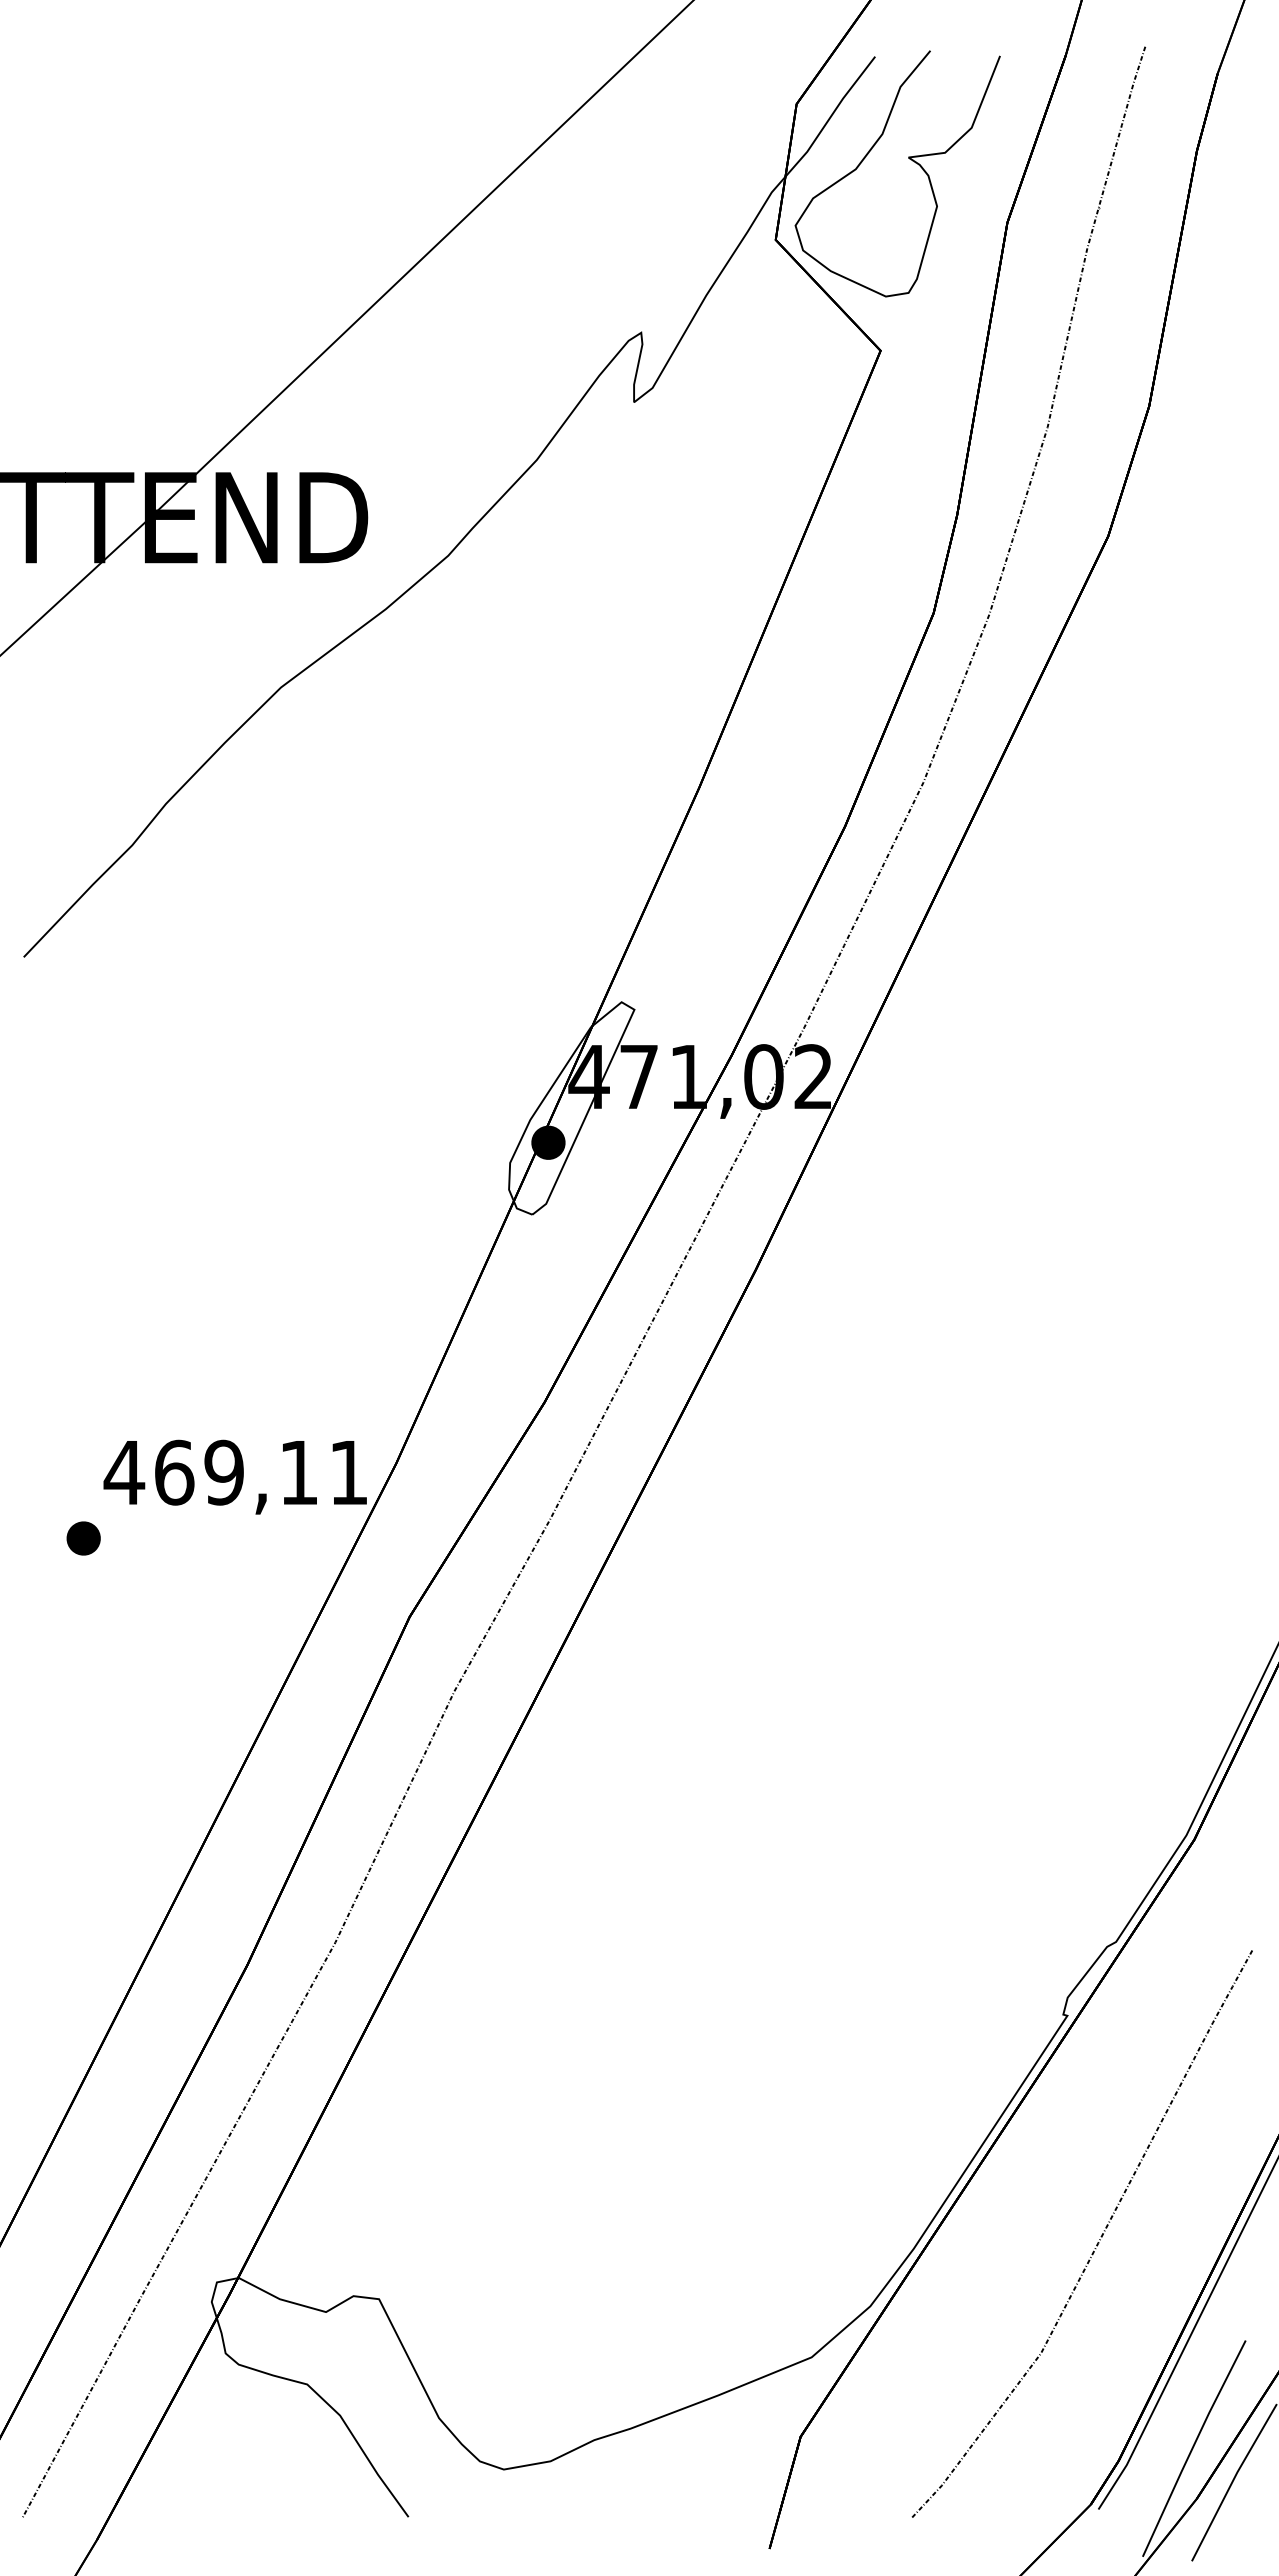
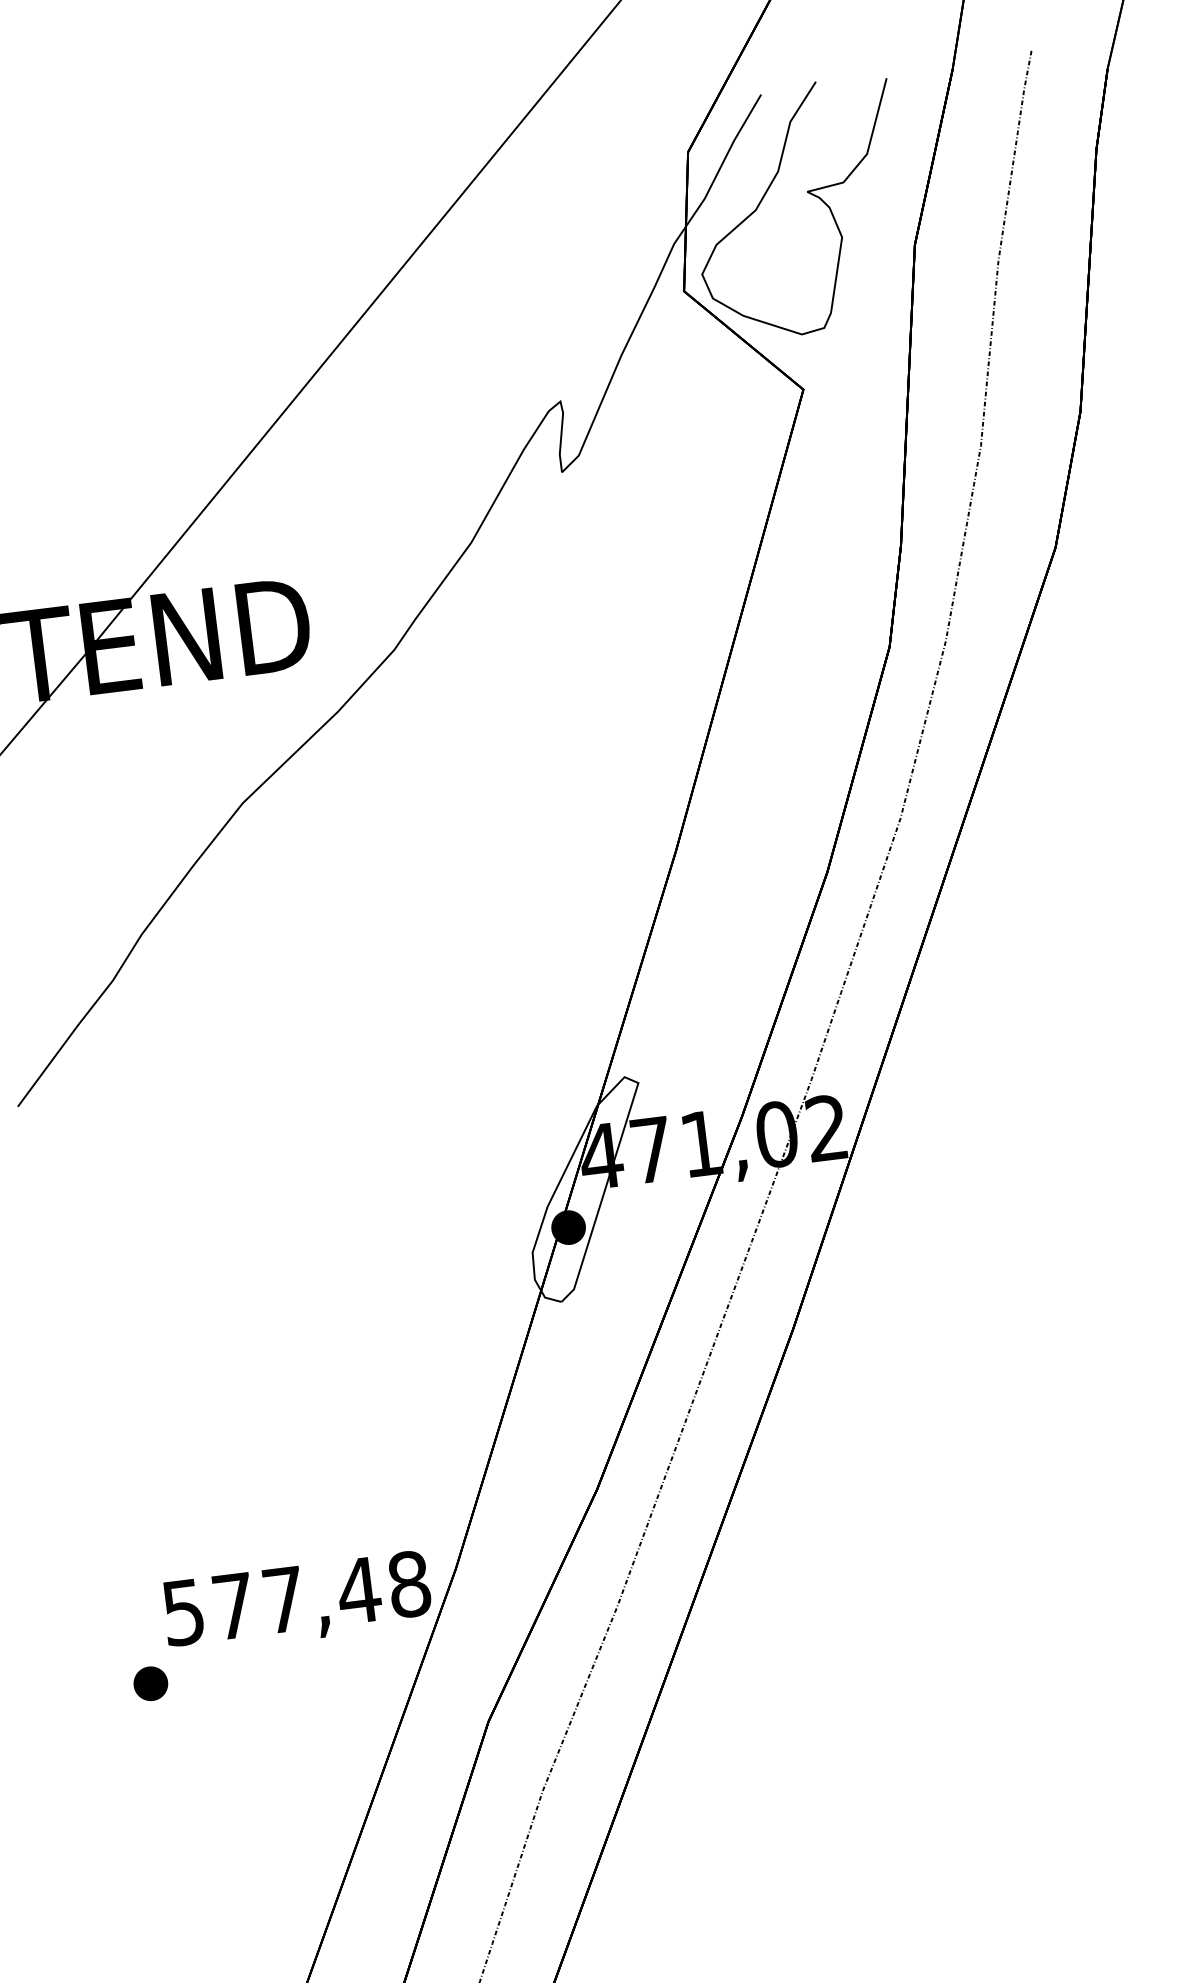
text: (235, 1472) -> (295, 1598), 469,11 -> 577,48

